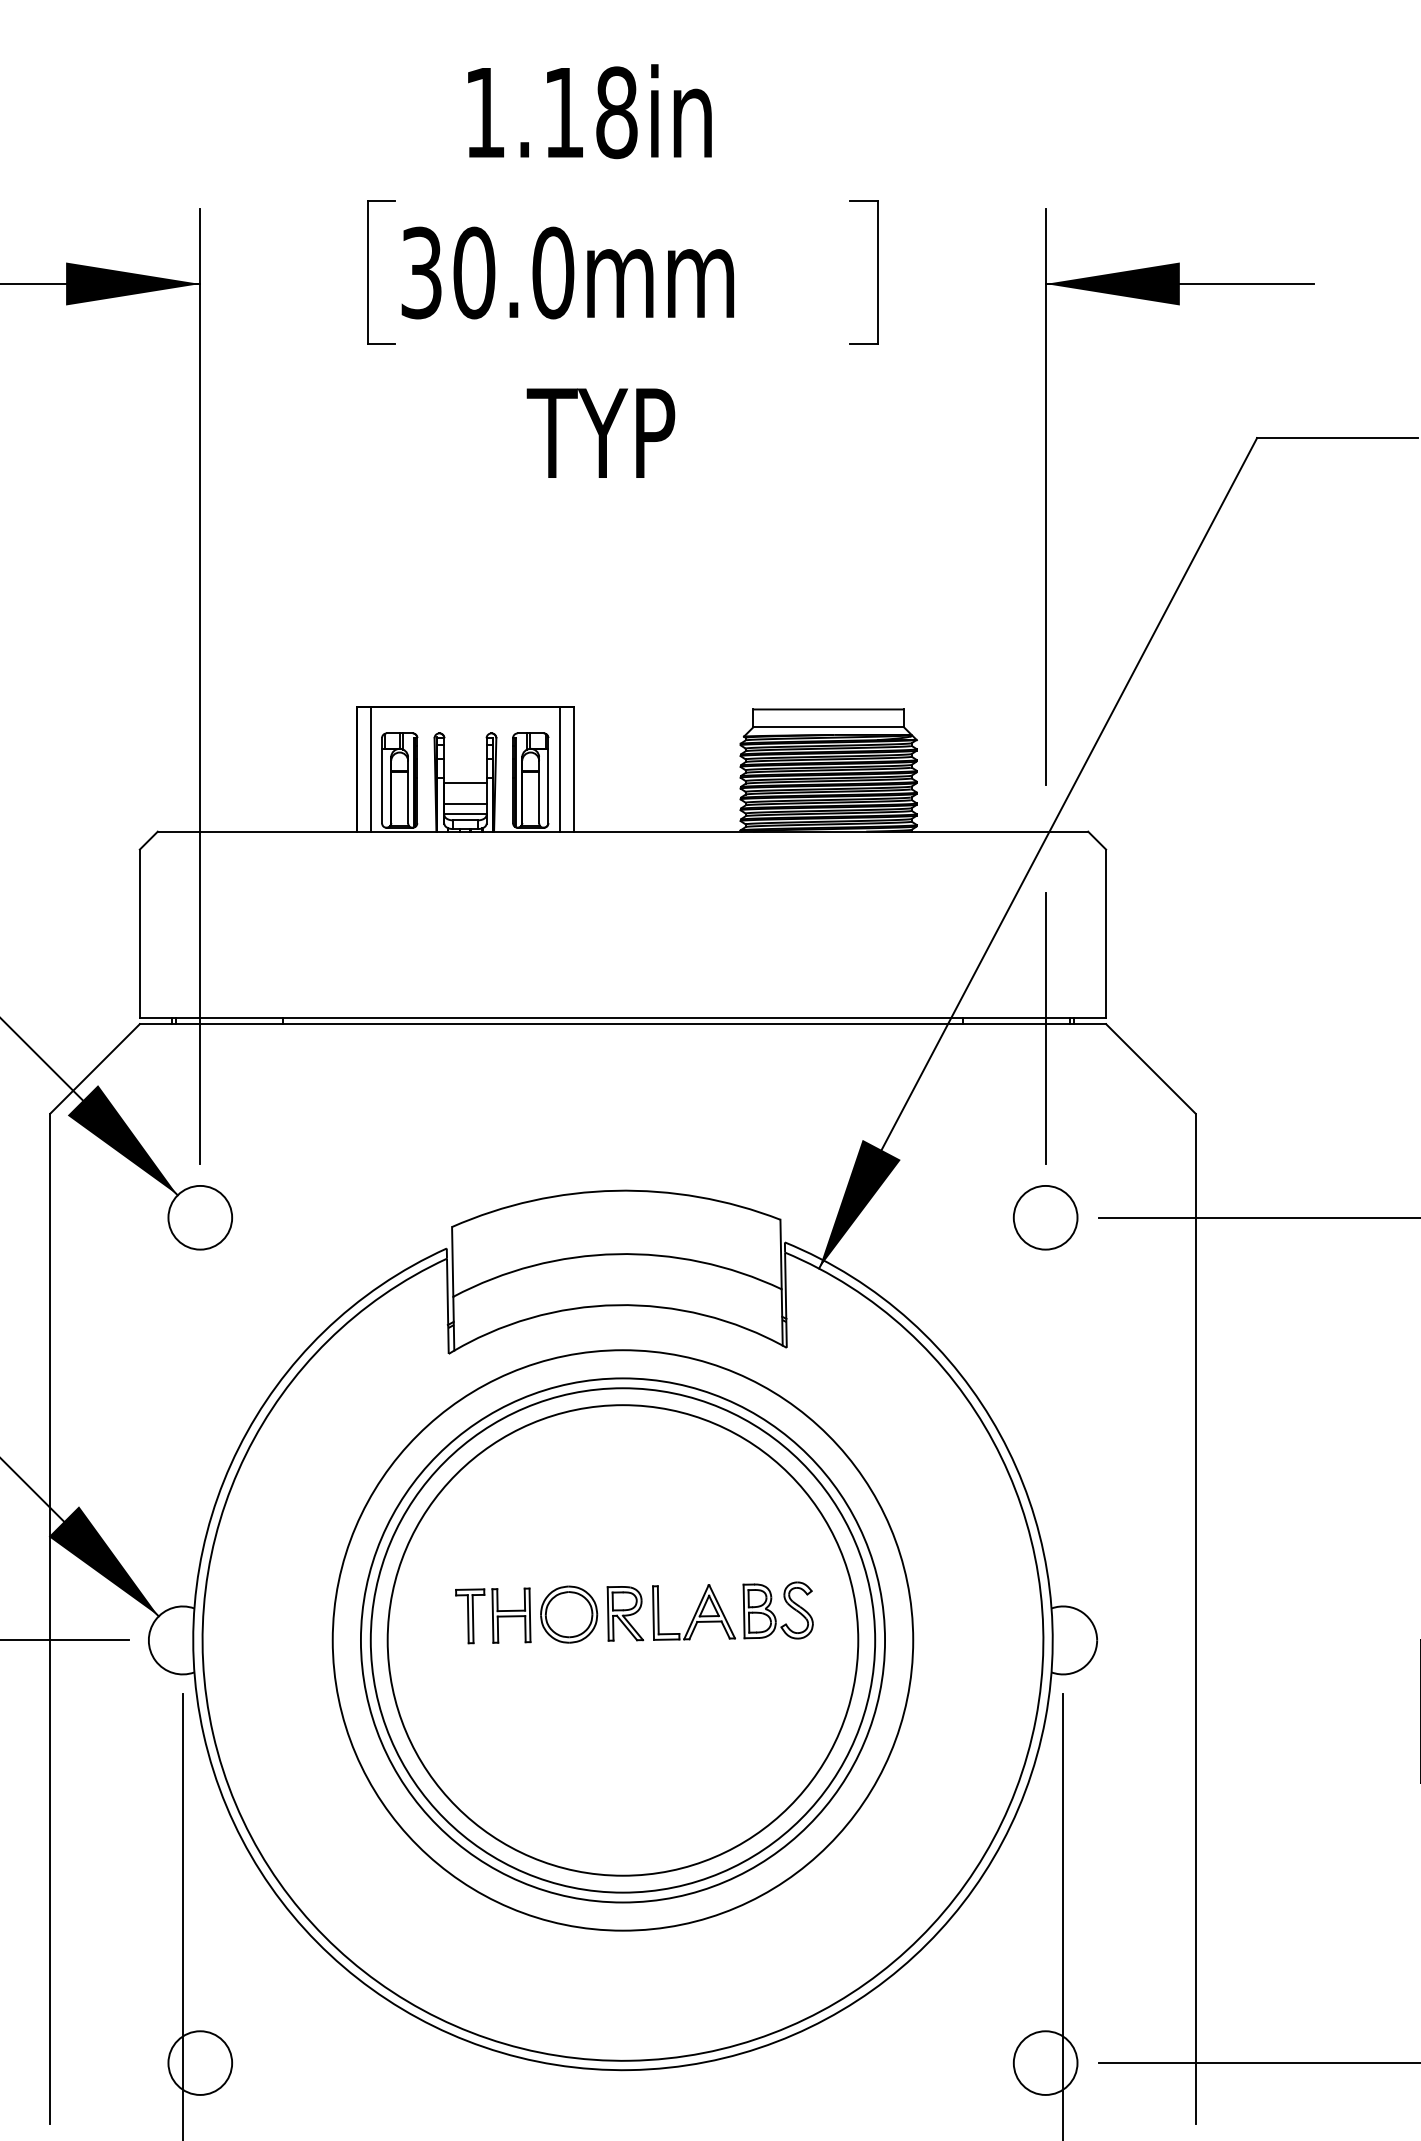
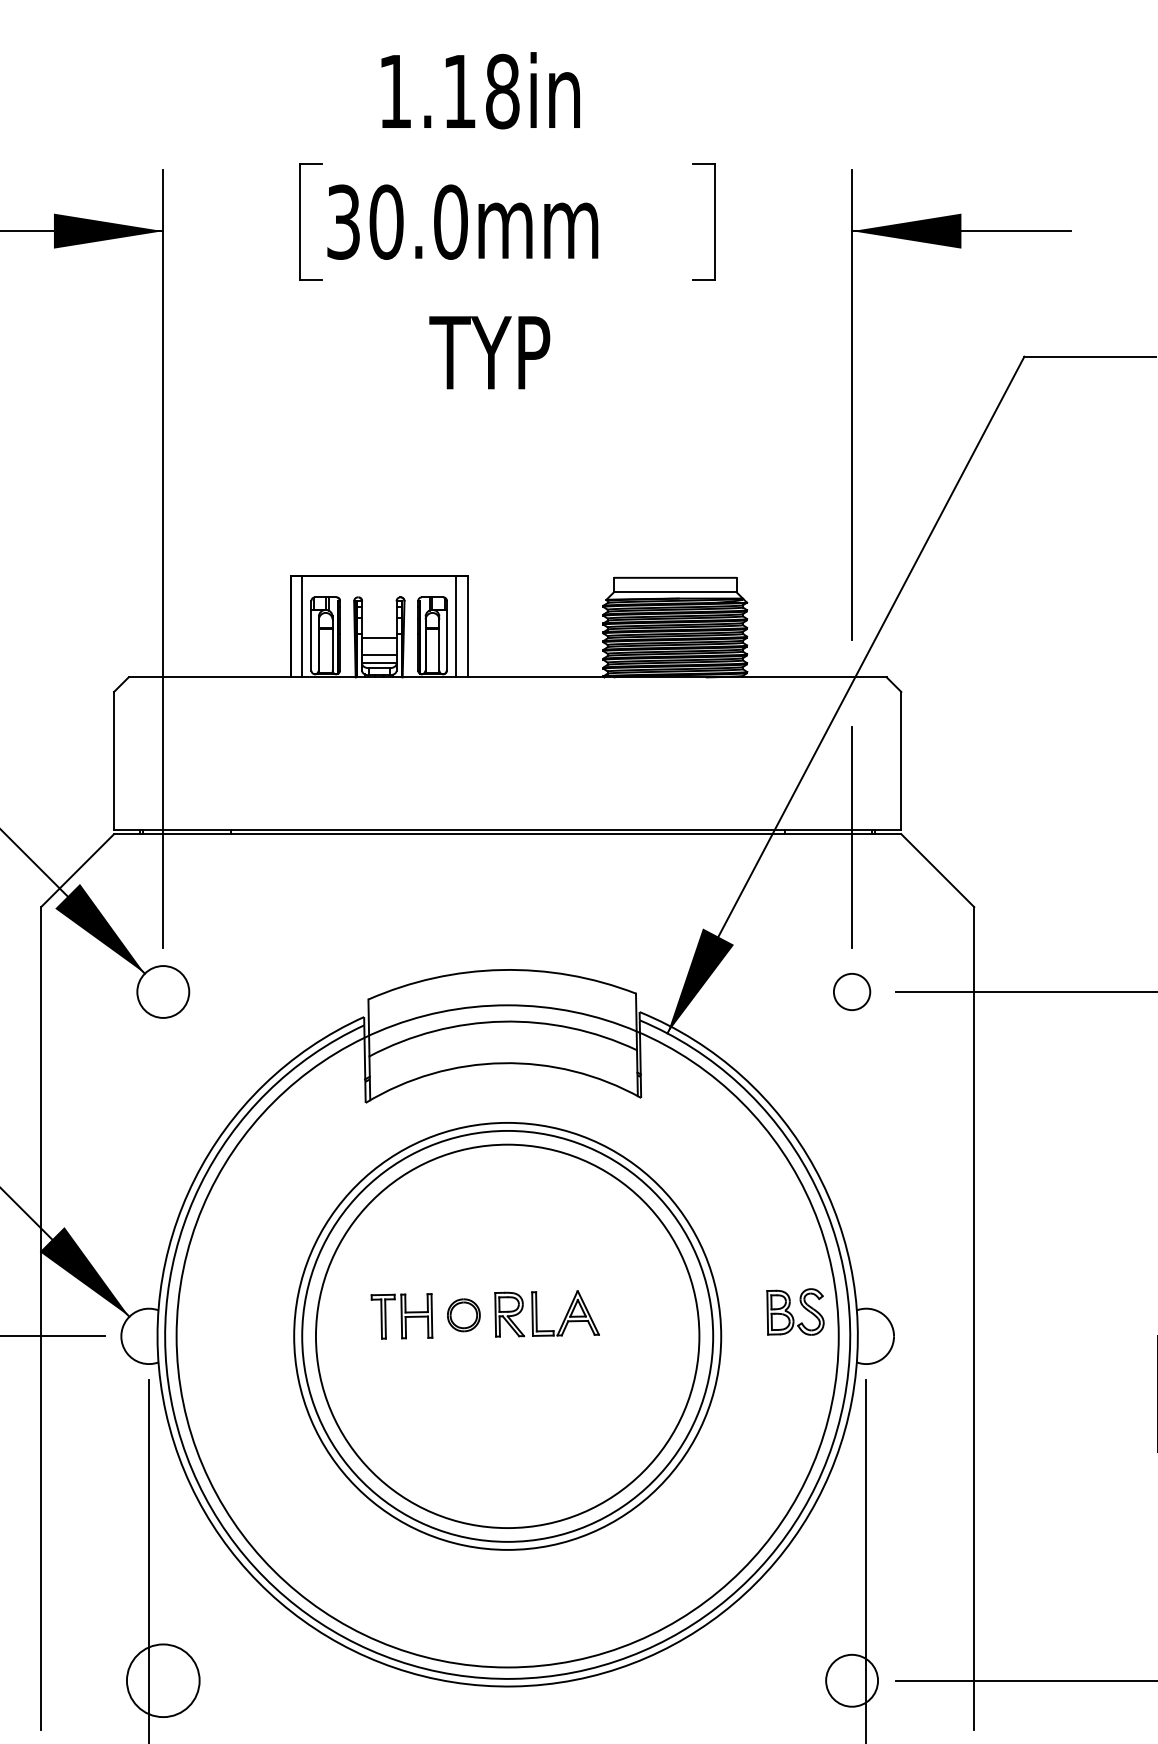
circle: (1045, 1217) -> (851, 991), size x0.7
part: (777, 1610) -> (794, 1311), moved
part: (569, 1614) -> (464, 1315), size x0.7
circle: (622, 1640) -> (507, 1336), size x1.4
circle: (200, 2062) -> (163, 1680), size x1.4

